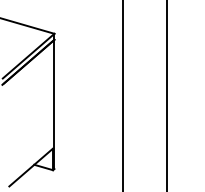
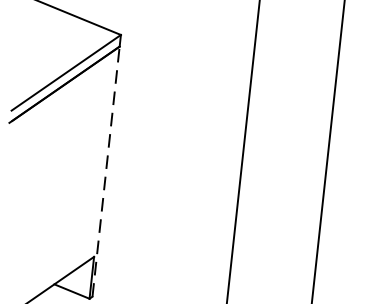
line: (54, 104) -> (106, 171), solid -> dashed

